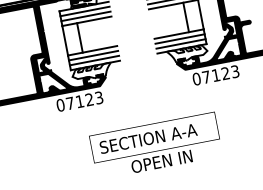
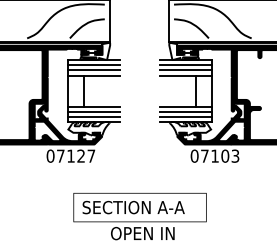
text: (225, 72) -> (225, 155), 07123 -> 07103
text: (99, 97) -> (91, 155), 07123 -> 07127

